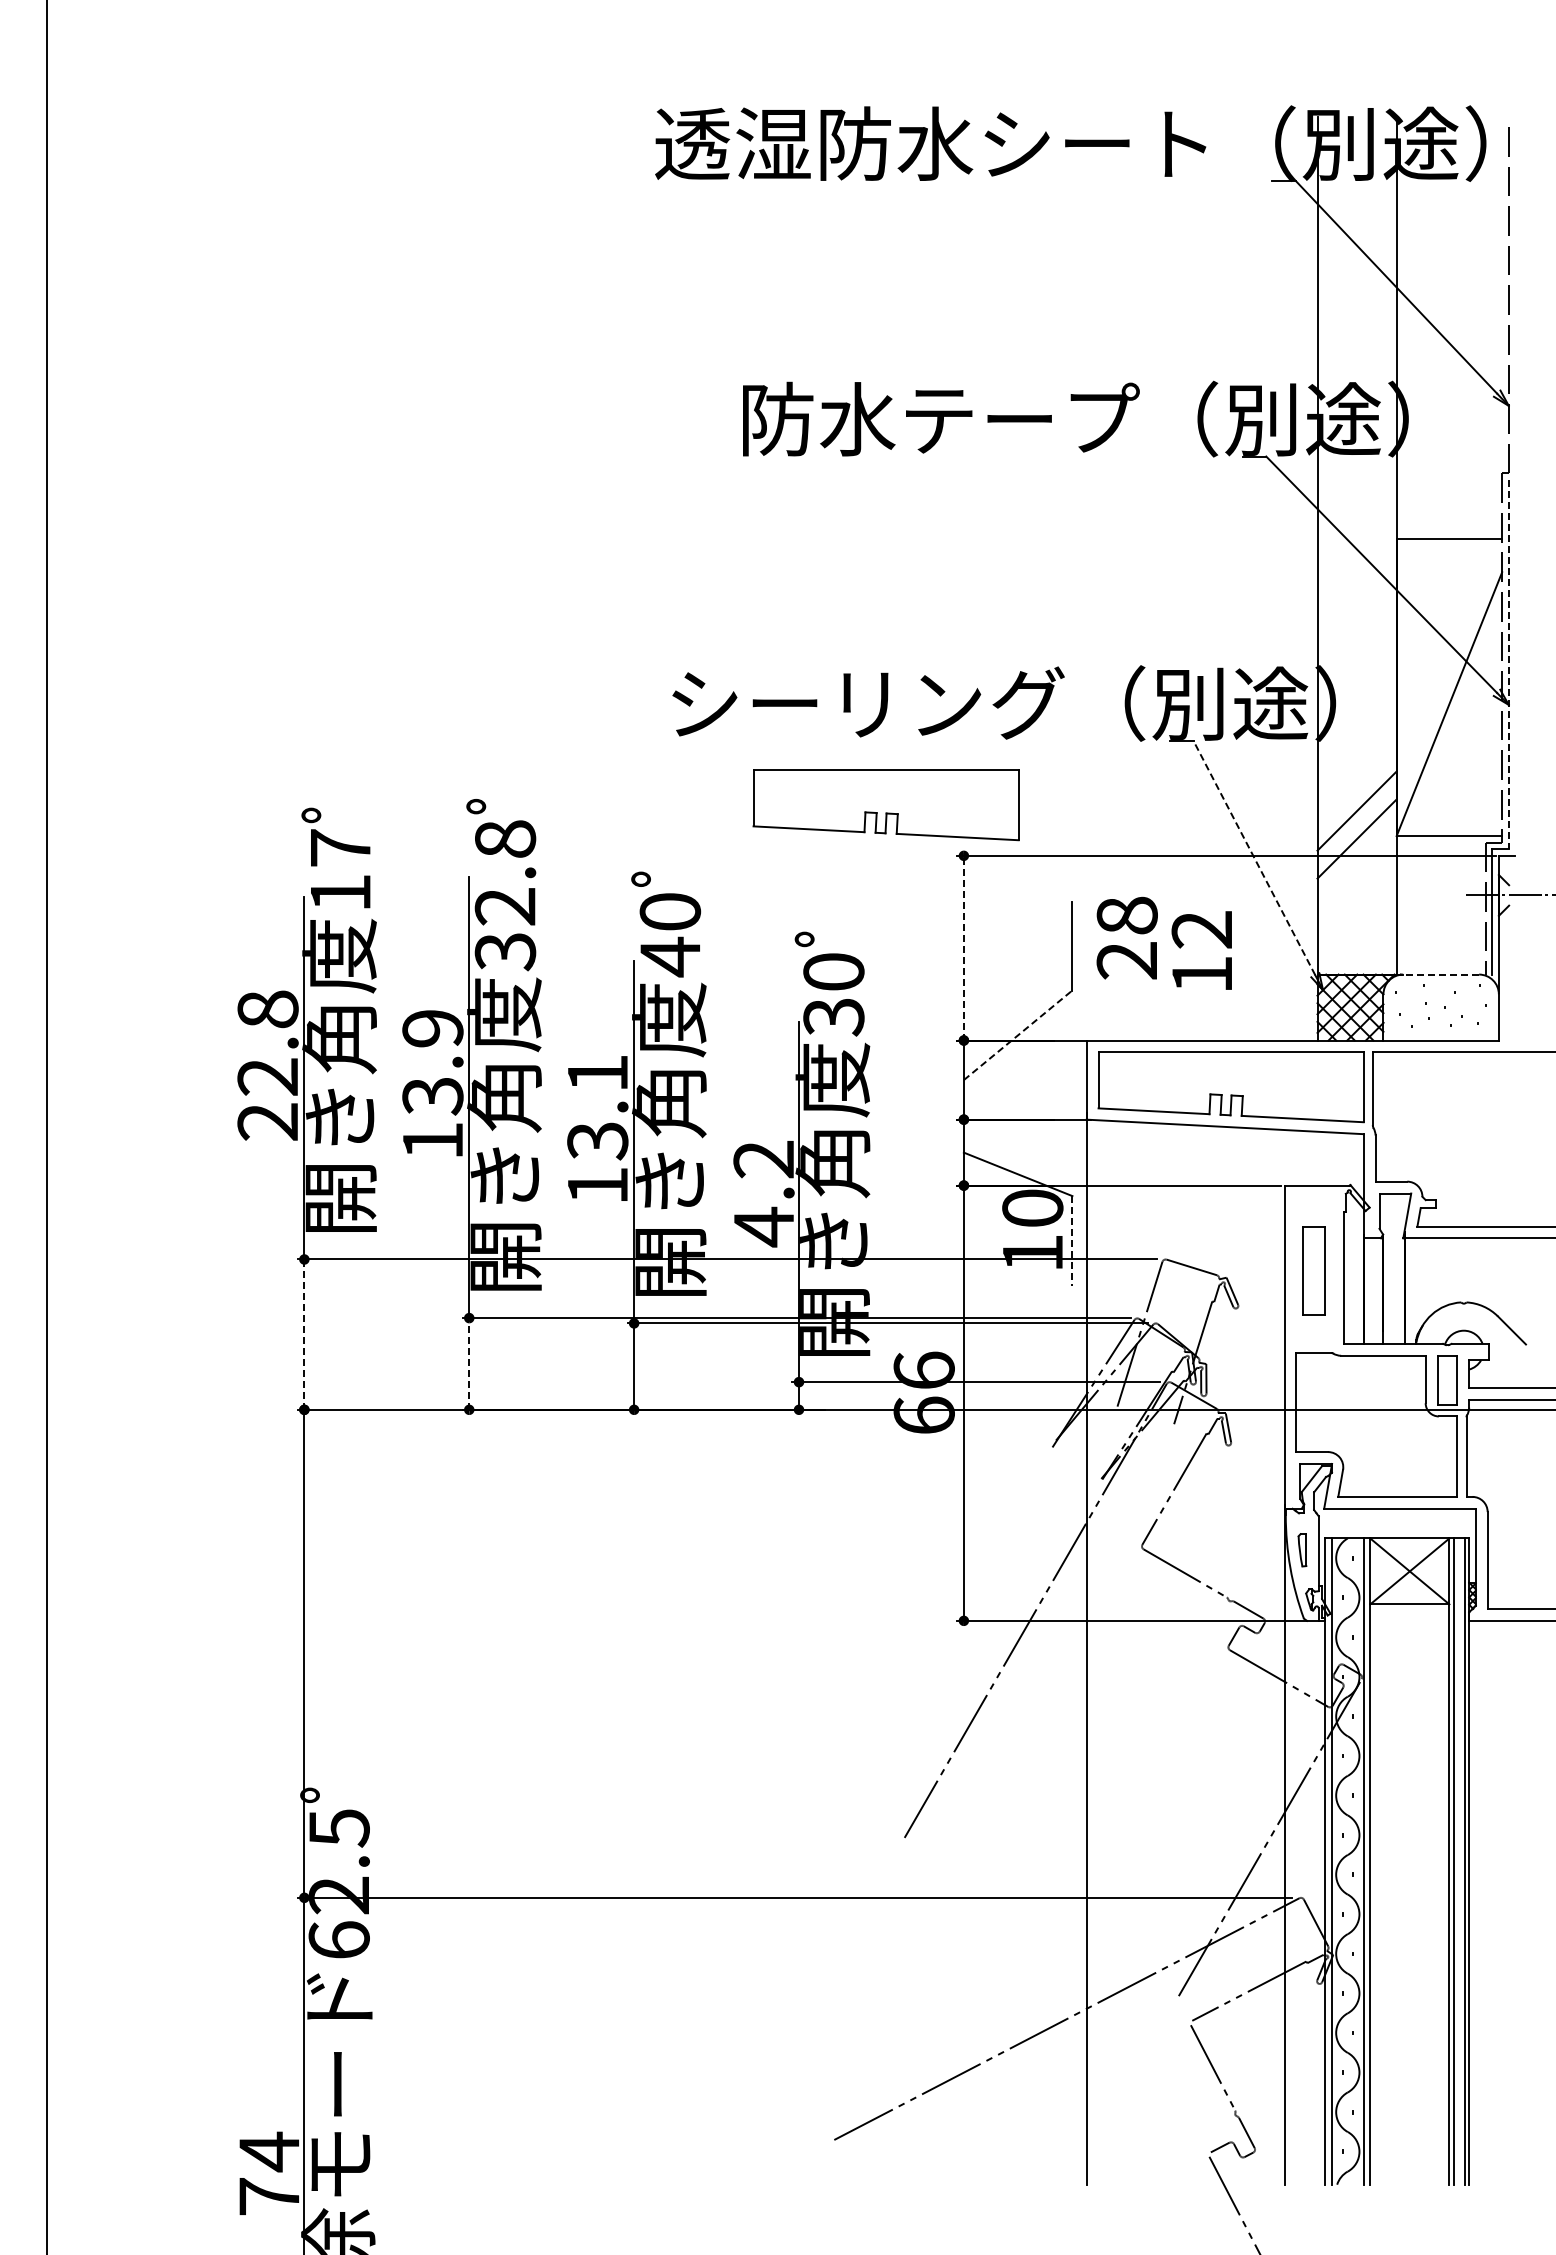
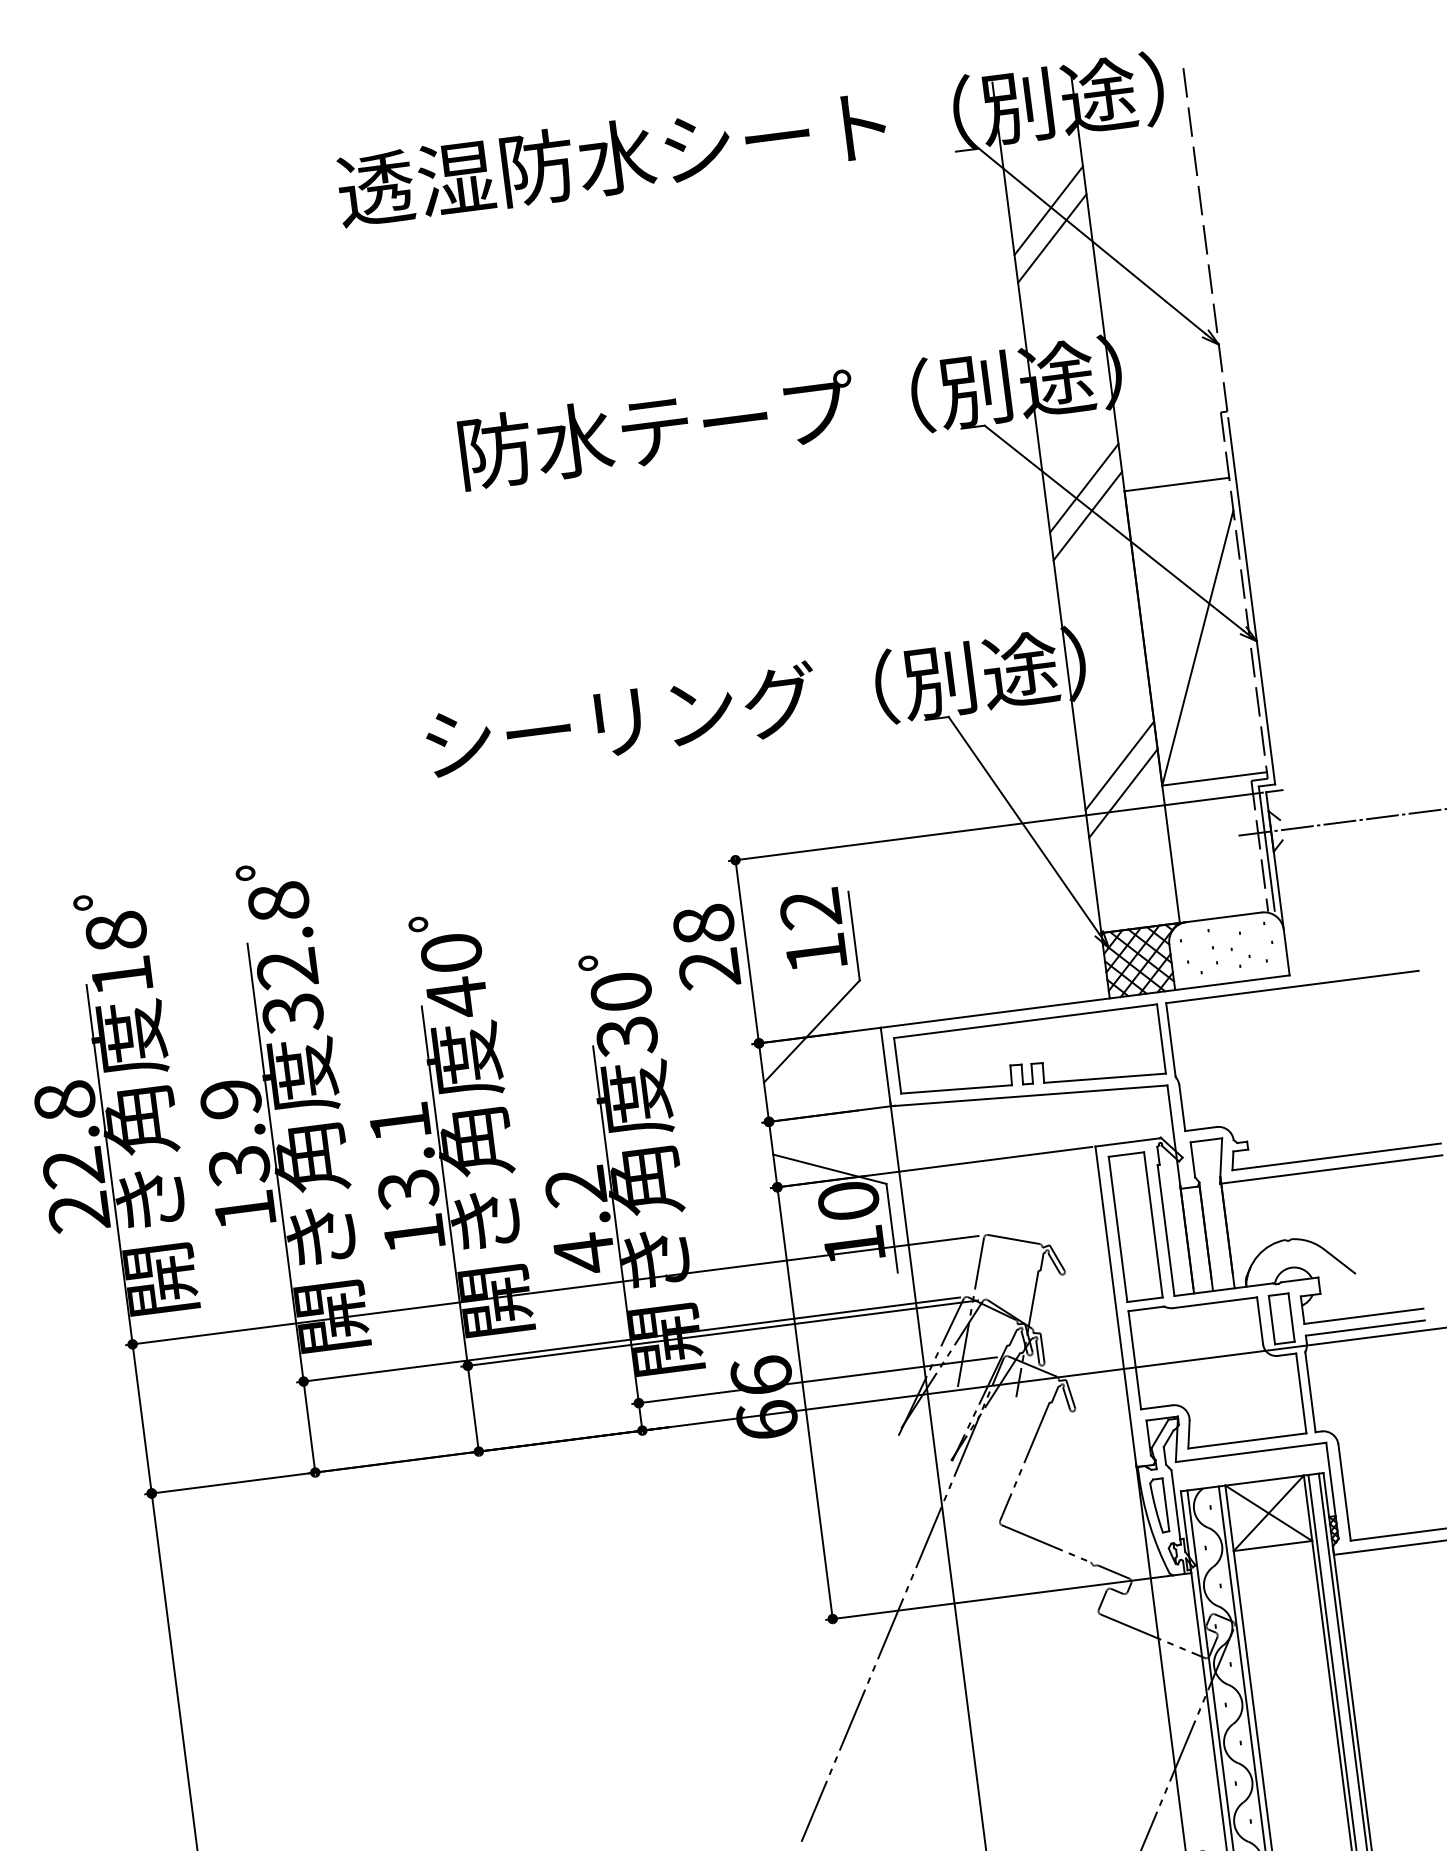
line: (1356, 251) -> (1048, 210), added
line: (1356, 279) -> (1051, 238), added
line: (1356, 530) -> (1083, 487), added
line: (1356, 558) -> (1087, 515), added
line: (1508, 664) -> (1251, 601), dashed -> solid
part: (885, 805) -> (651, 820), removed
text: (340, 847) -> (116, 931), 17 -> 18
line: (1254, 857) -> (1023, 824), dashed -> solid
text: (1126, 937) -> (705, 946), moved
line: (963, 947) -> (746, 951), dashed -> solid
text: (1201, 950) -> (812, 929), moved
line: (1441, 974) -> (1224, 917), dashed -> solid
line: (1018, 1035) -> (812, 1031), dashed -> solid
line: (1072, 1240) -> (892, 1227), dashed -> solid
part: (1313, 1270) -> (1134, 1227), size x1.67
line: (304, 1334) -> (142, 1418), dashed -> solid
line: (469, 1363) -> (309, 1426), dashed -> solid
part: (1302, 1550) -> (1159, 1506), size x1.67

